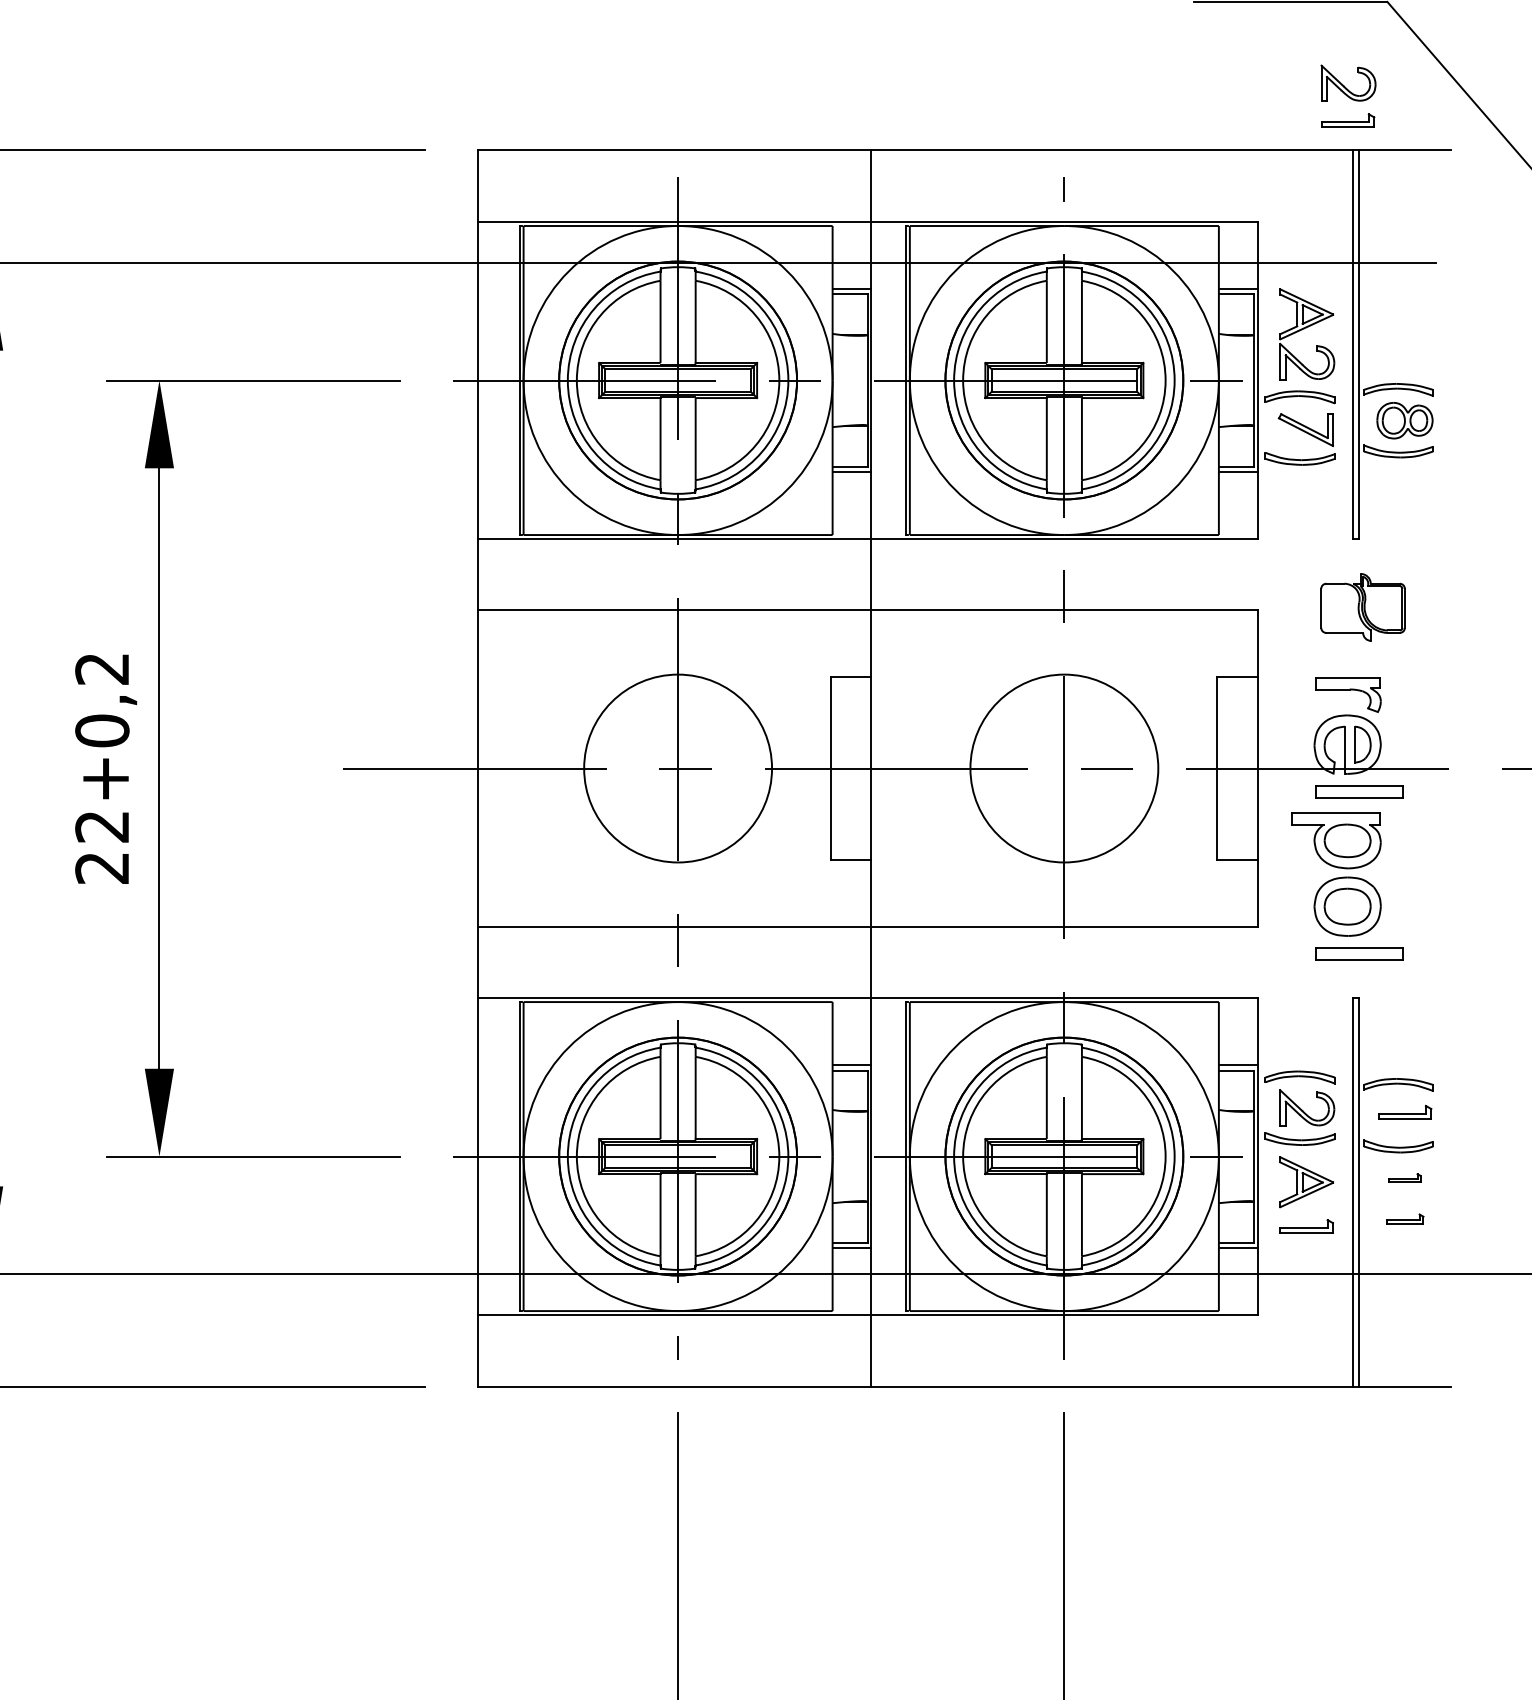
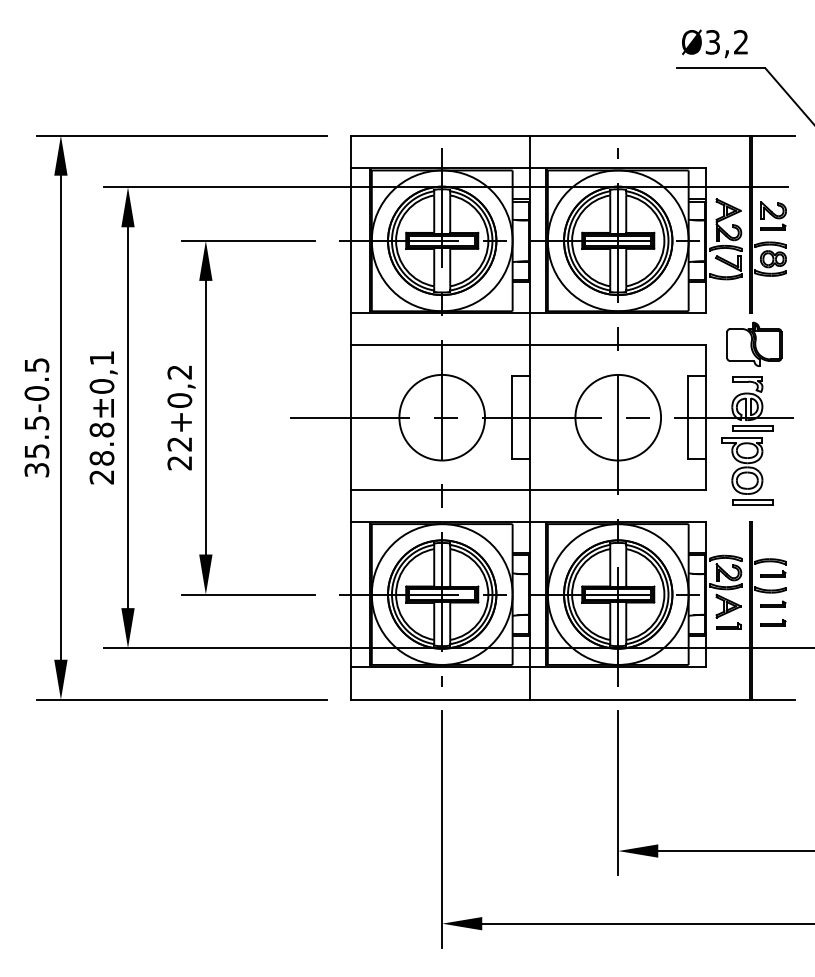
part: (1347, 94) -> (773, 215), moved
part: (1363, 605) -> (754, 343), size x1.43
part: (1405, 1176) -> (773, 603), size x1.67
part: (1405, 1217) -> (773, 622), size x1.43

